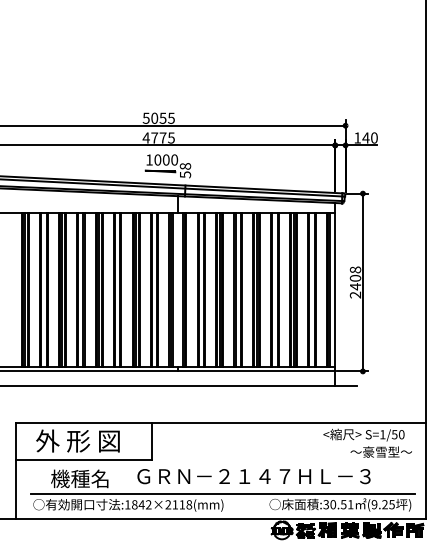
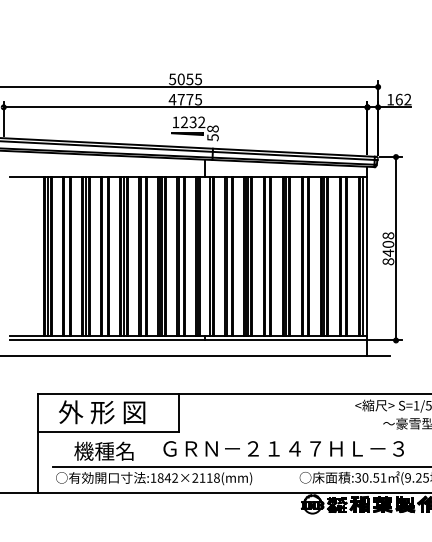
text: (369, 137) -> (402, 99), 140 -> 162
text: (166, 159) -> (193, 121), 1000 -> 1232
text: (355, 294) -> (388, 261), 2408 -> 8408

